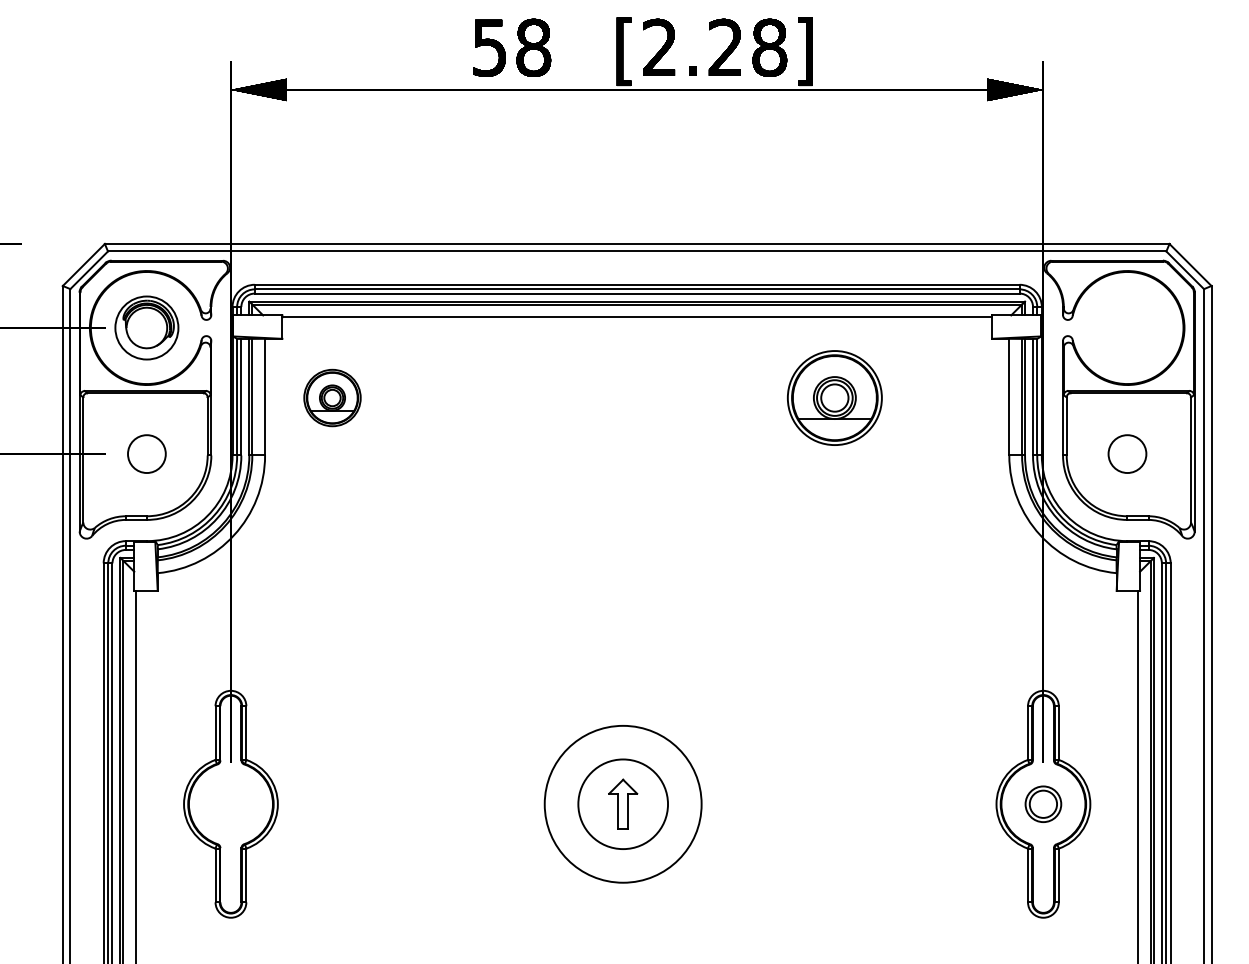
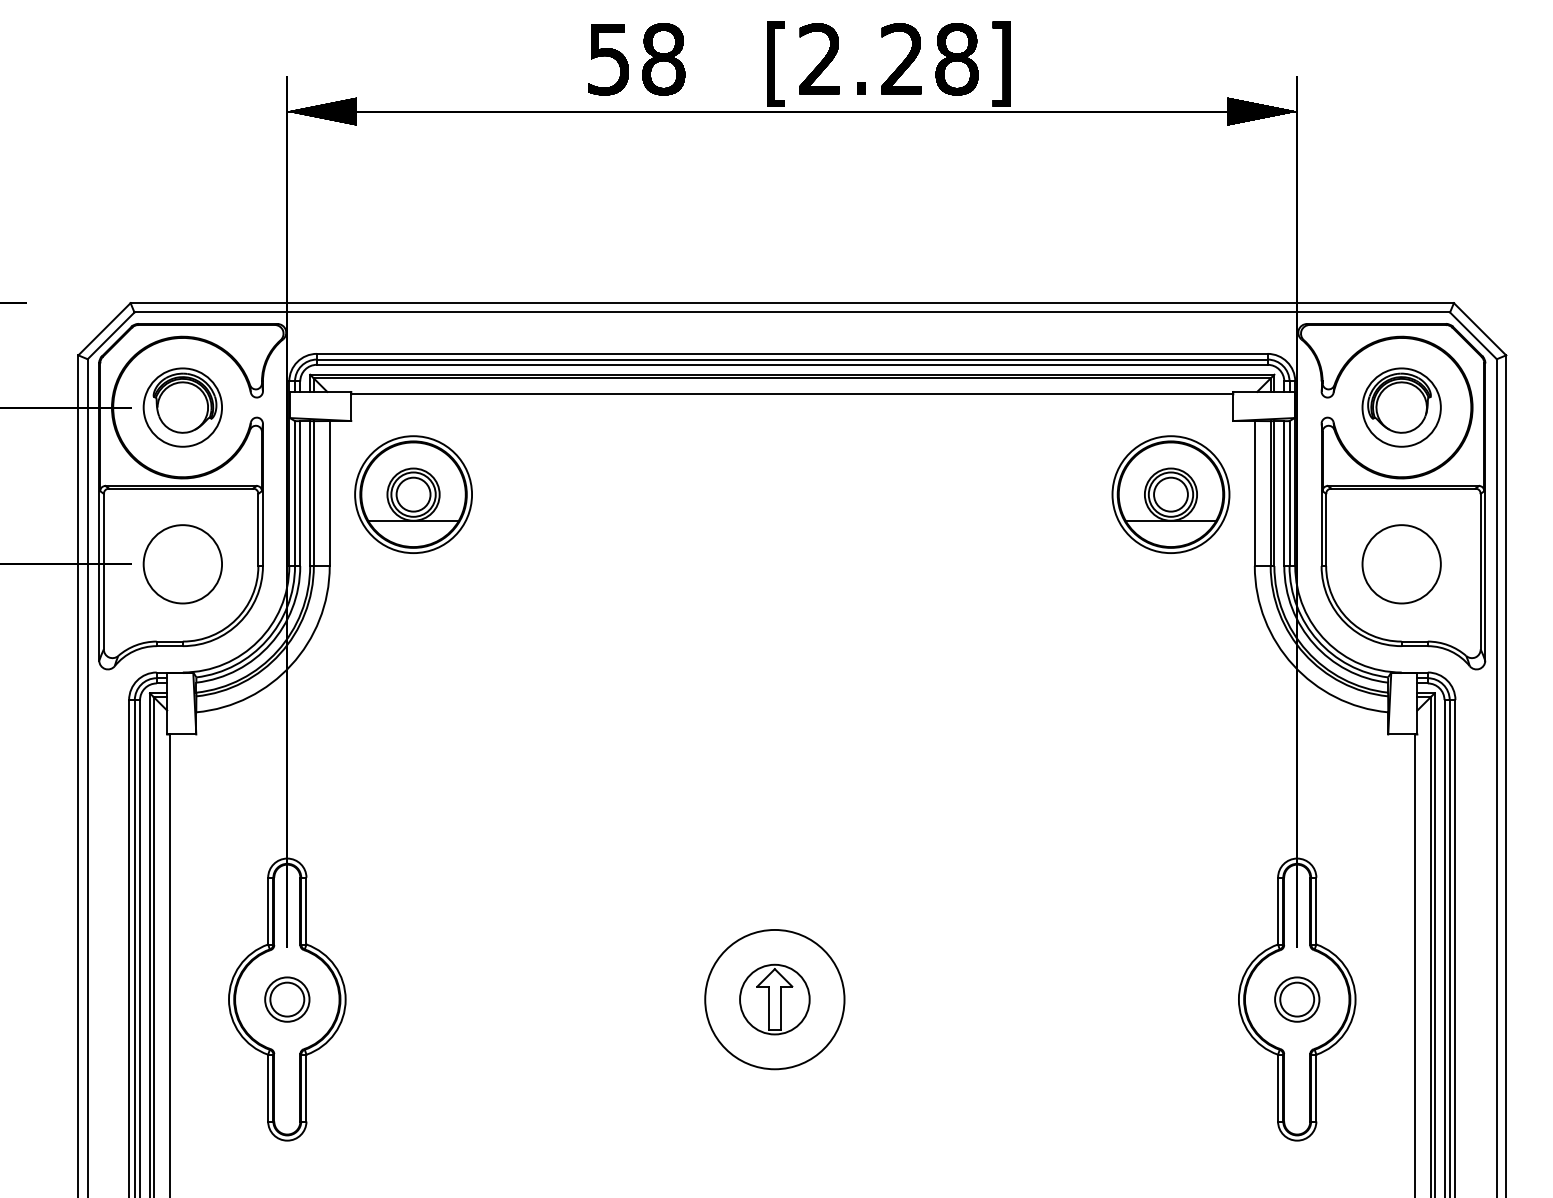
part: (1127, 327) -> (1401, 406), added
part: (332, 397) -> (413, 493), size x1.67
part: (834, 397) -> (1170, 493), moved
circle: (146, 453) -> (182, 563), size x1.67
circle: (1126, 453) -> (1400, 563), size x1.67
part: (230, 803) -> (286, 998), added
circle: (623, 804) -> (775, 999), size x0.62
circle: (623, 804) -> (775, 999), size x0.71

